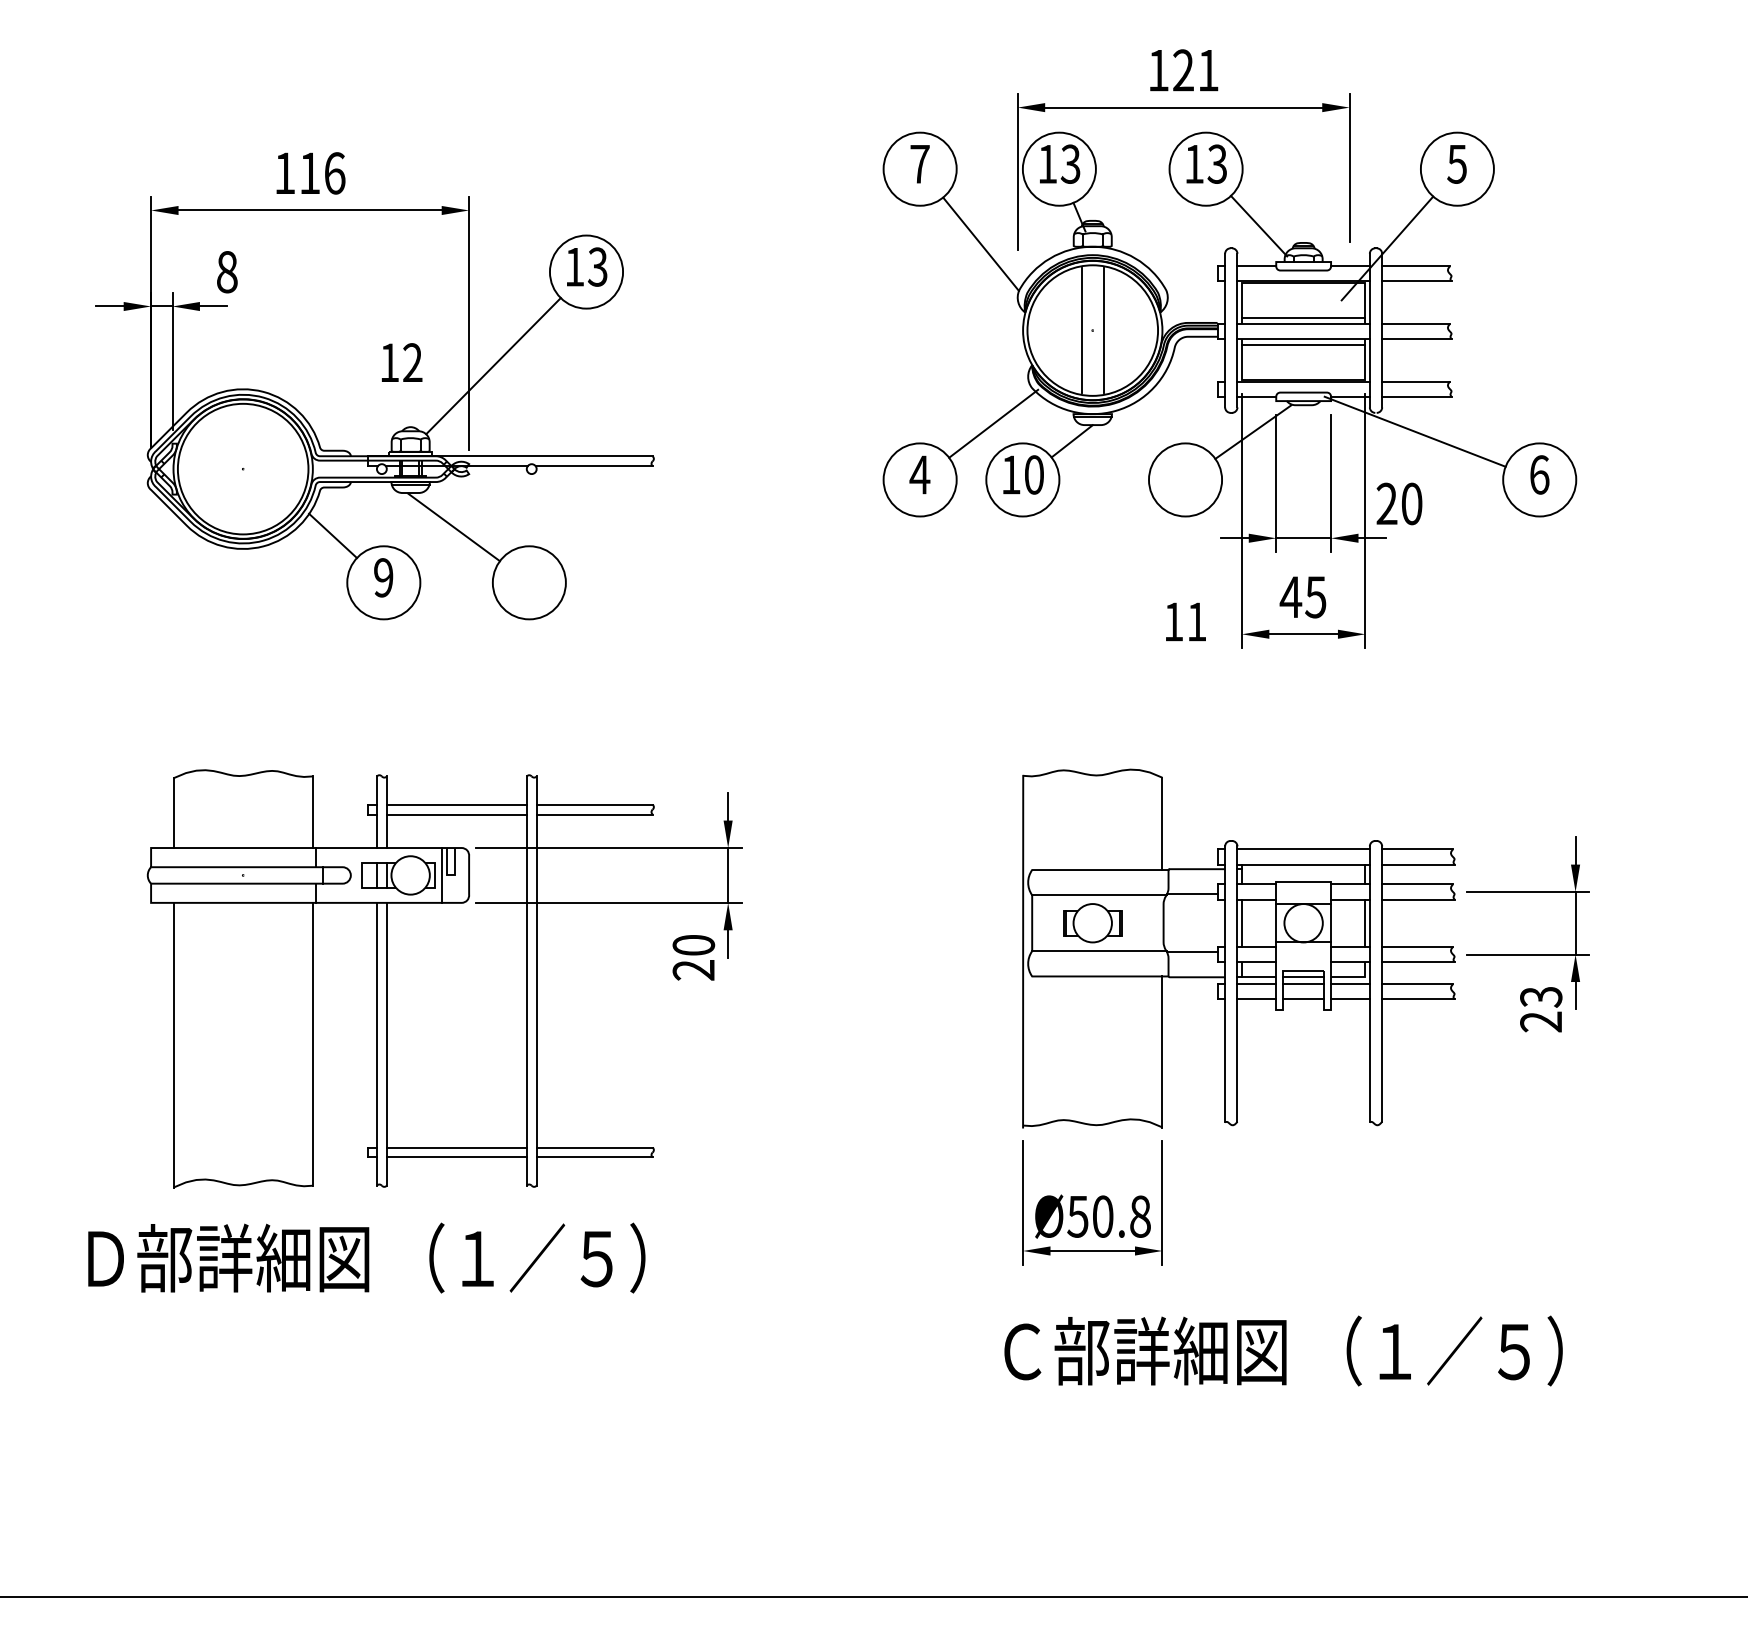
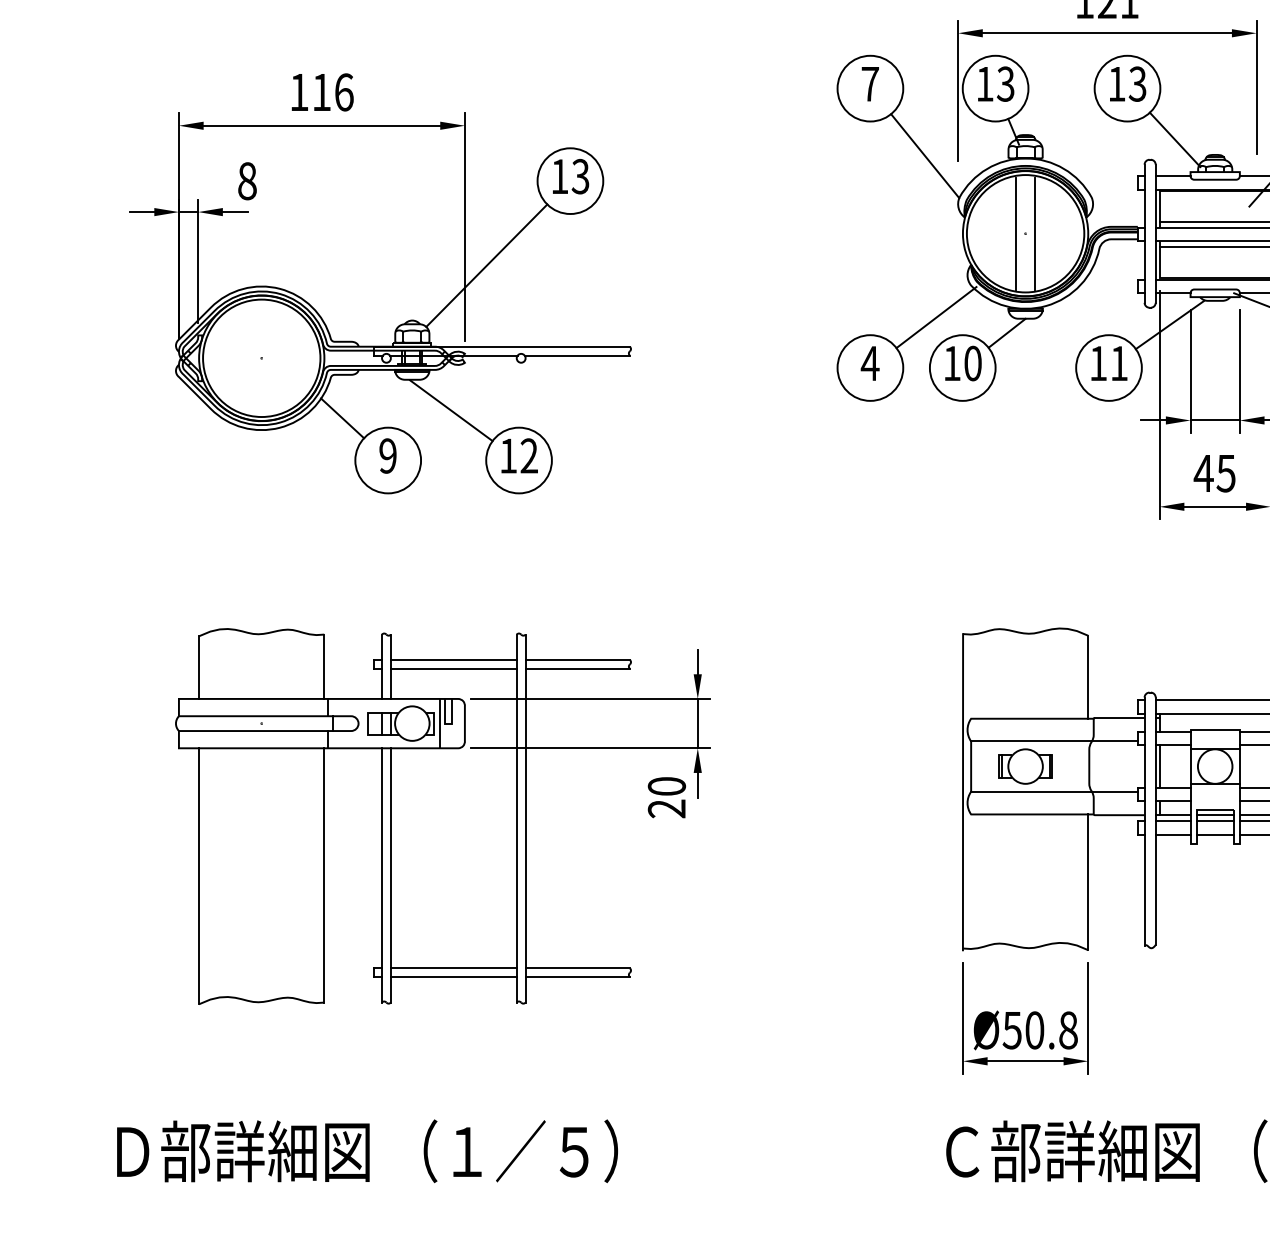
text: (402, 362) -> (520, 455), moved
text: (1185, 621) -> (1108, 363), moved
text: (366, 1257) -> (367, 1150), moved

